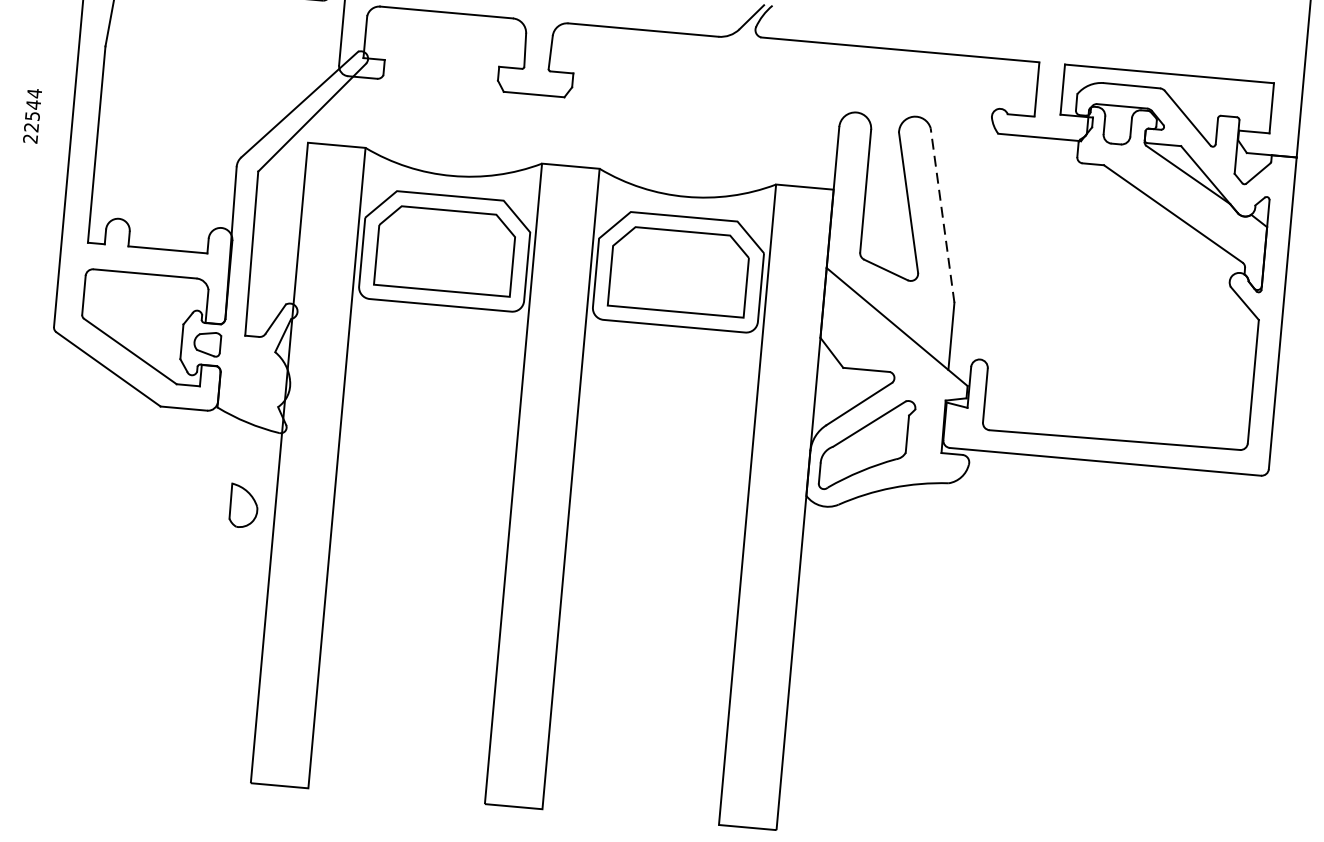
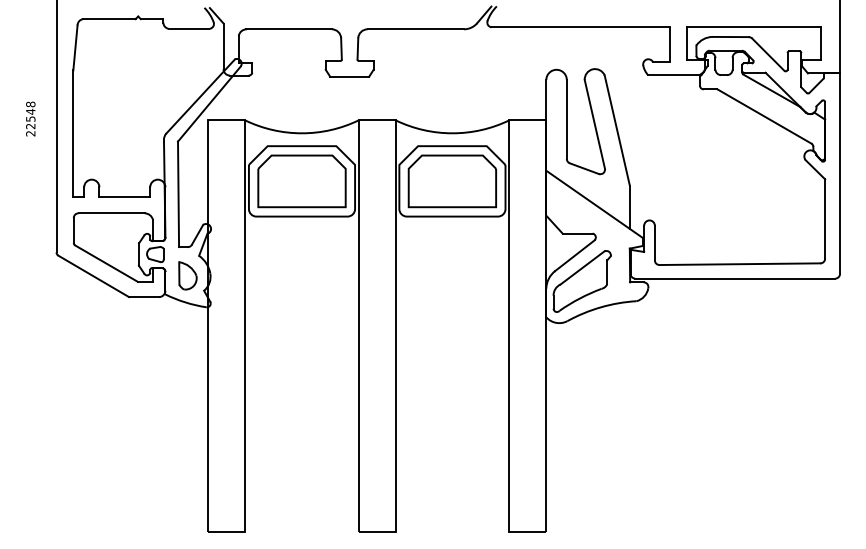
text: (34, 93) -> (30, 104), 22544 -> 22548
line: (942, 215) -> (617, 130), dashed -> solid
part: (243, 505) -> (187, 275), moved

